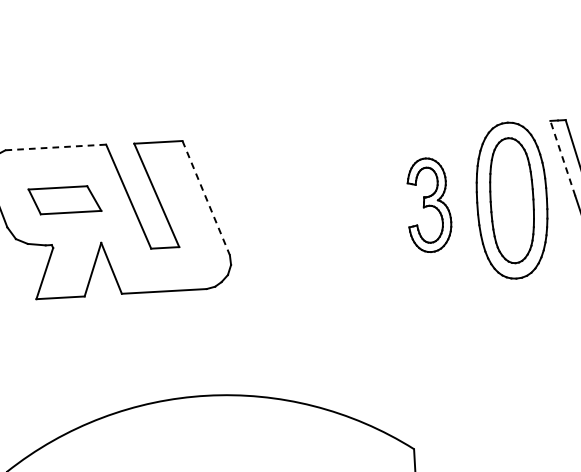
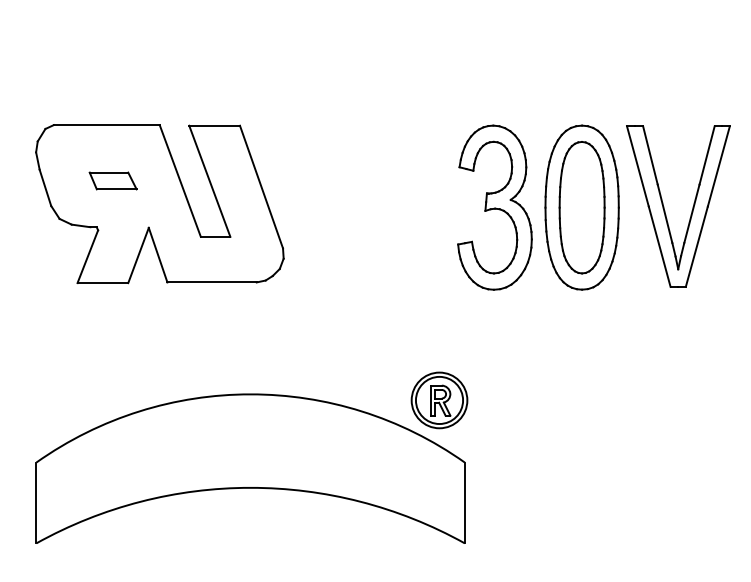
line: (55, 147) -> (106, 125), dashed -> solid
line: (562, 158) -> (637, 166), dashed -> solid
line: (206, 198) -> (261, 187), dashed -> solid
part: (64, 199) -> (112, 180), size x0.62
part: (428, 205) -> (494, 207), size x1.67
part: (386, 391) -> (439, 400), added

